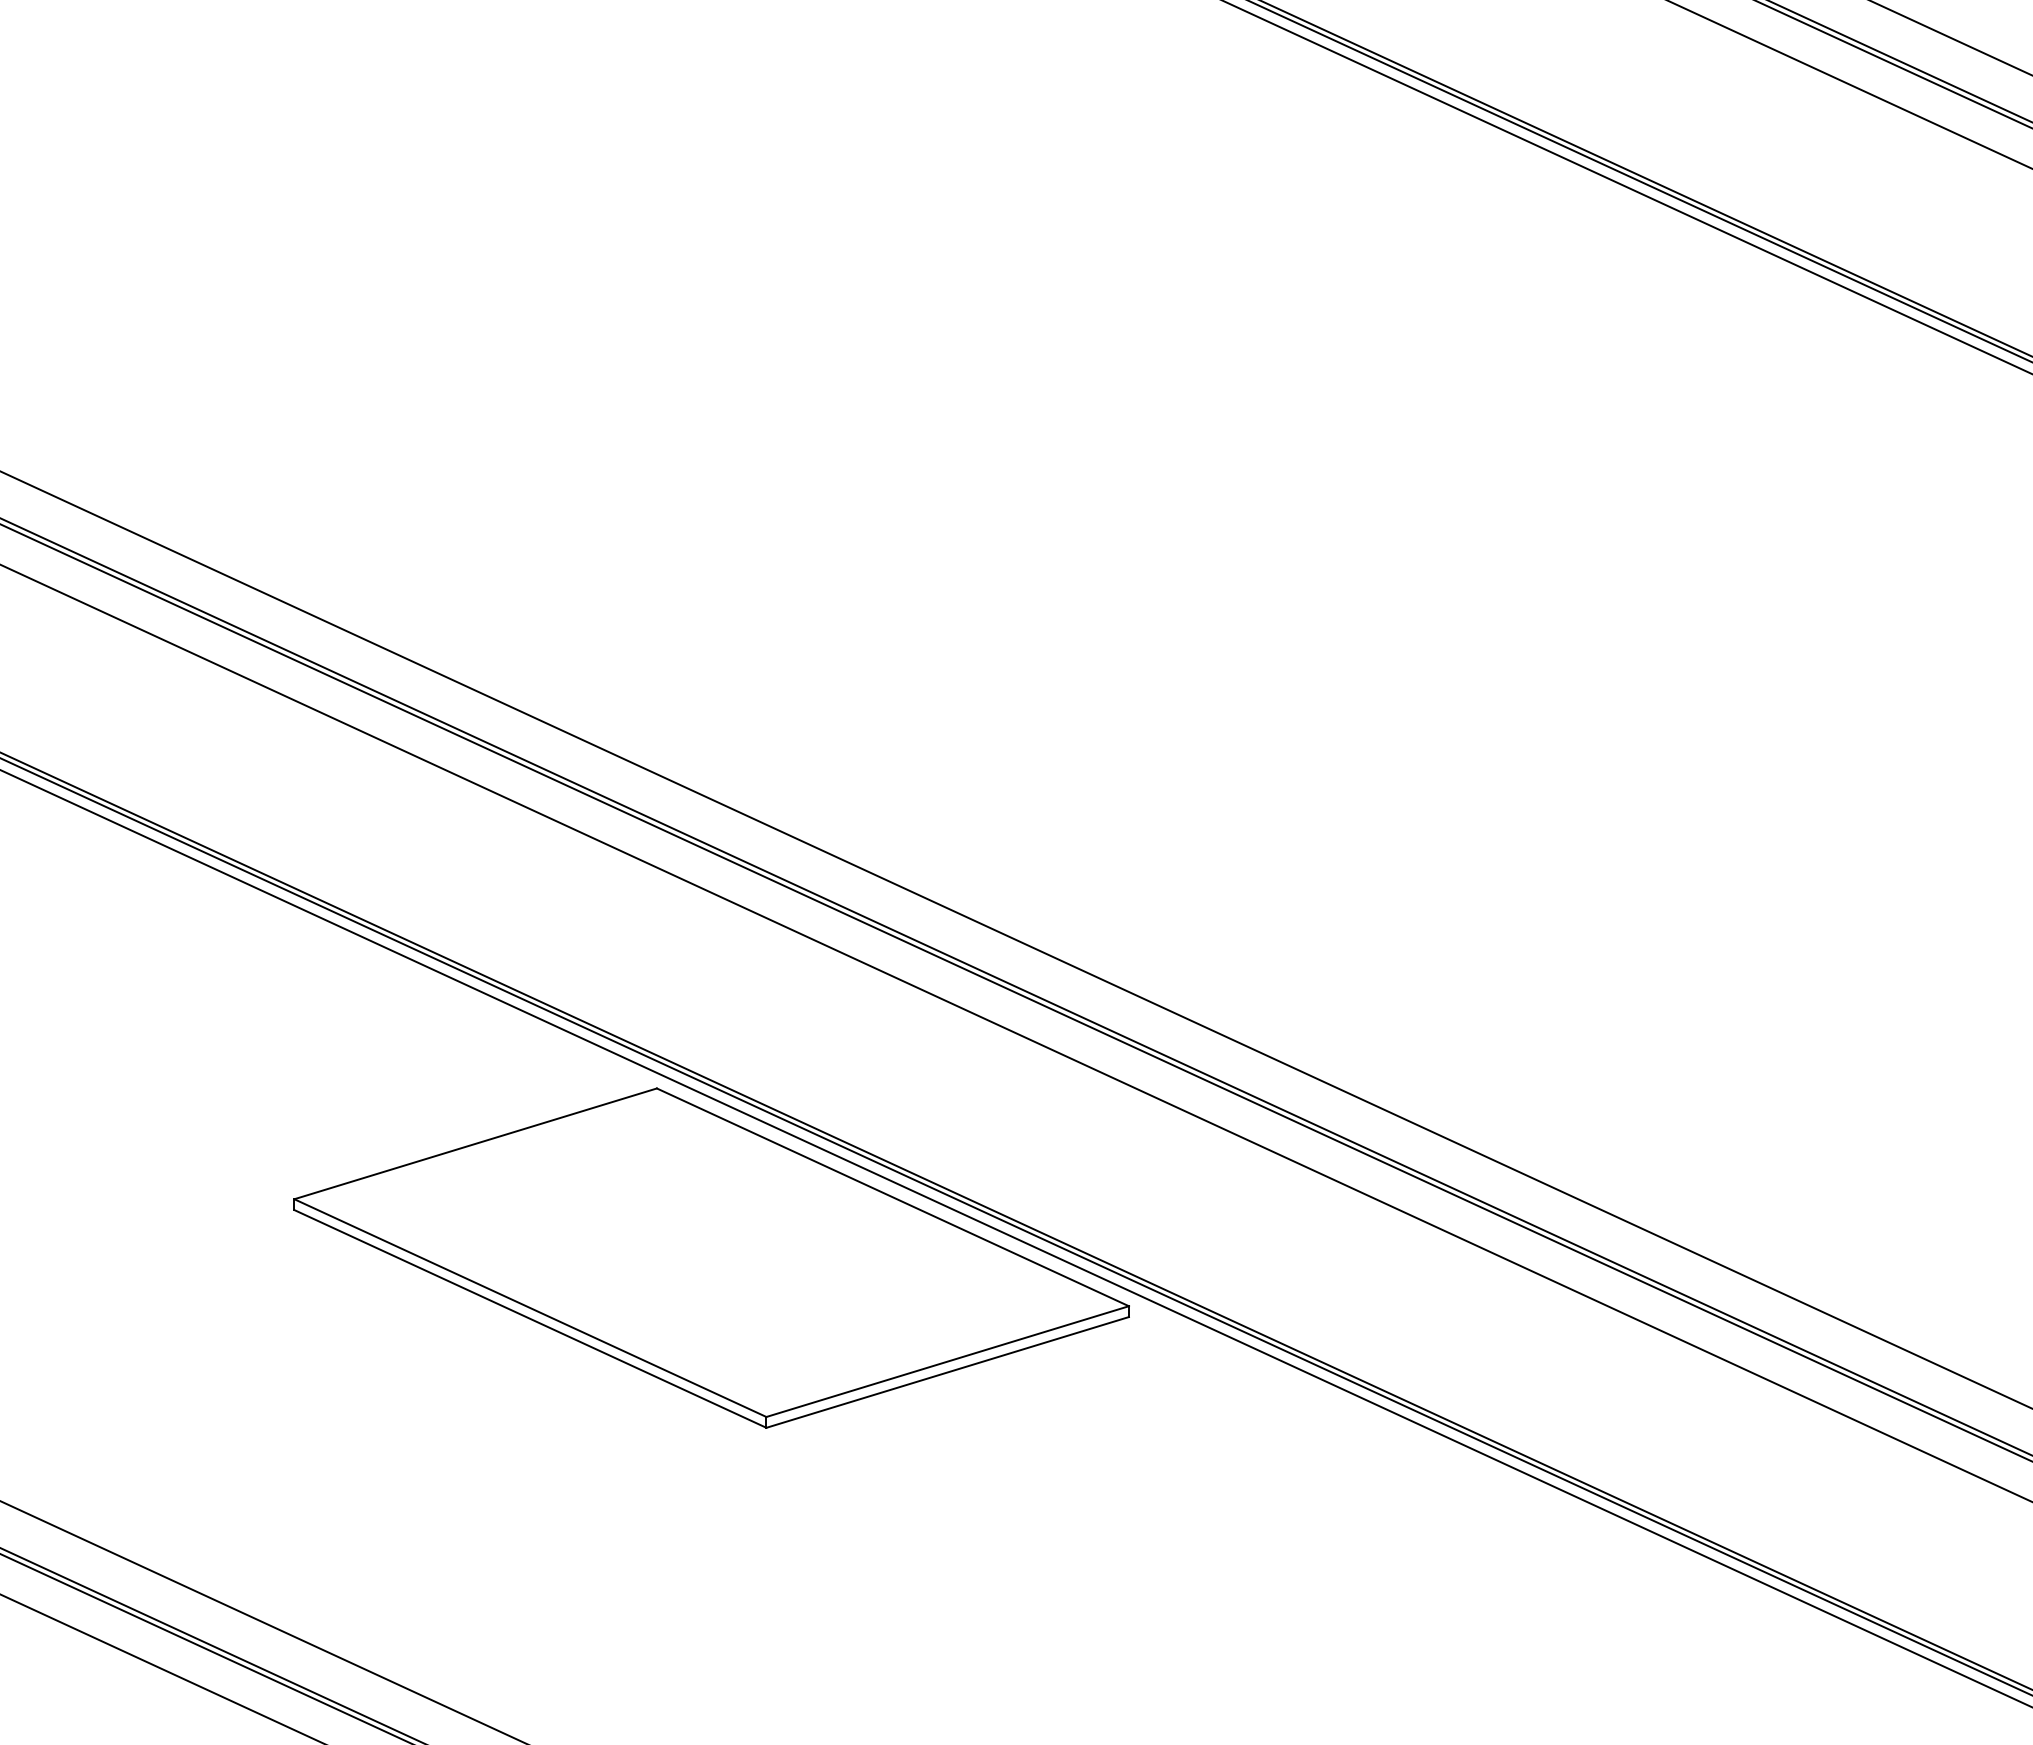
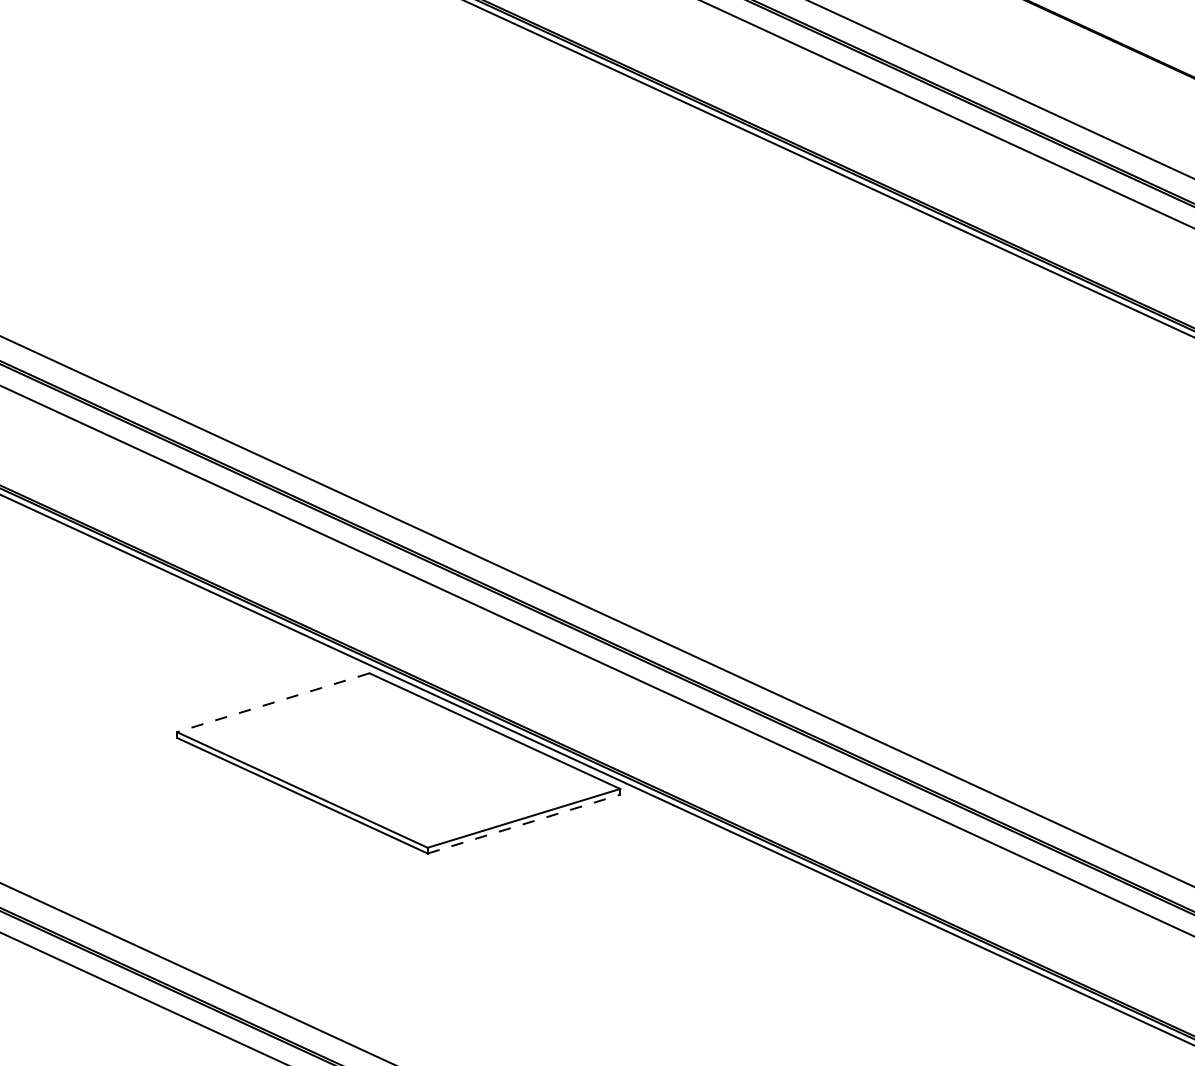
line: (476, 1143) -> (273, 702), solid -> dashed
line: (946, 1373) -> (523, 824), solid -> dashed

